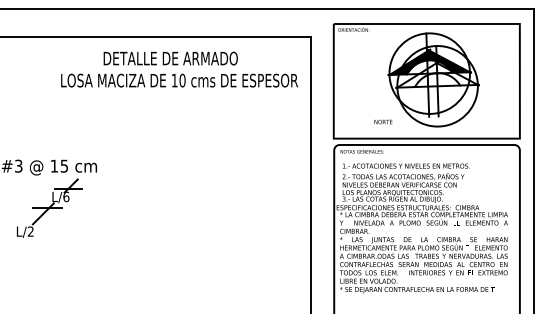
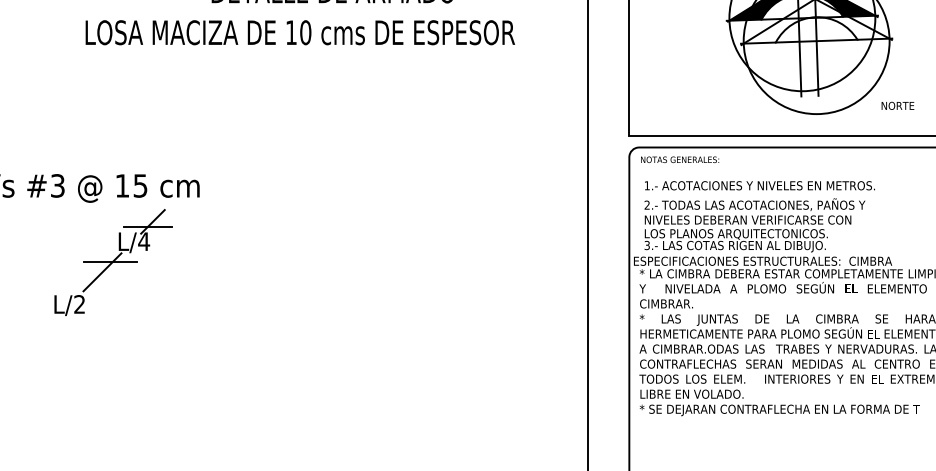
text: (179, 80) -> (300, 32), moved
text: (383, 121) -> (897, 104), moved
text: (66, 196) -> (144, 240), L/6 -> L/4

